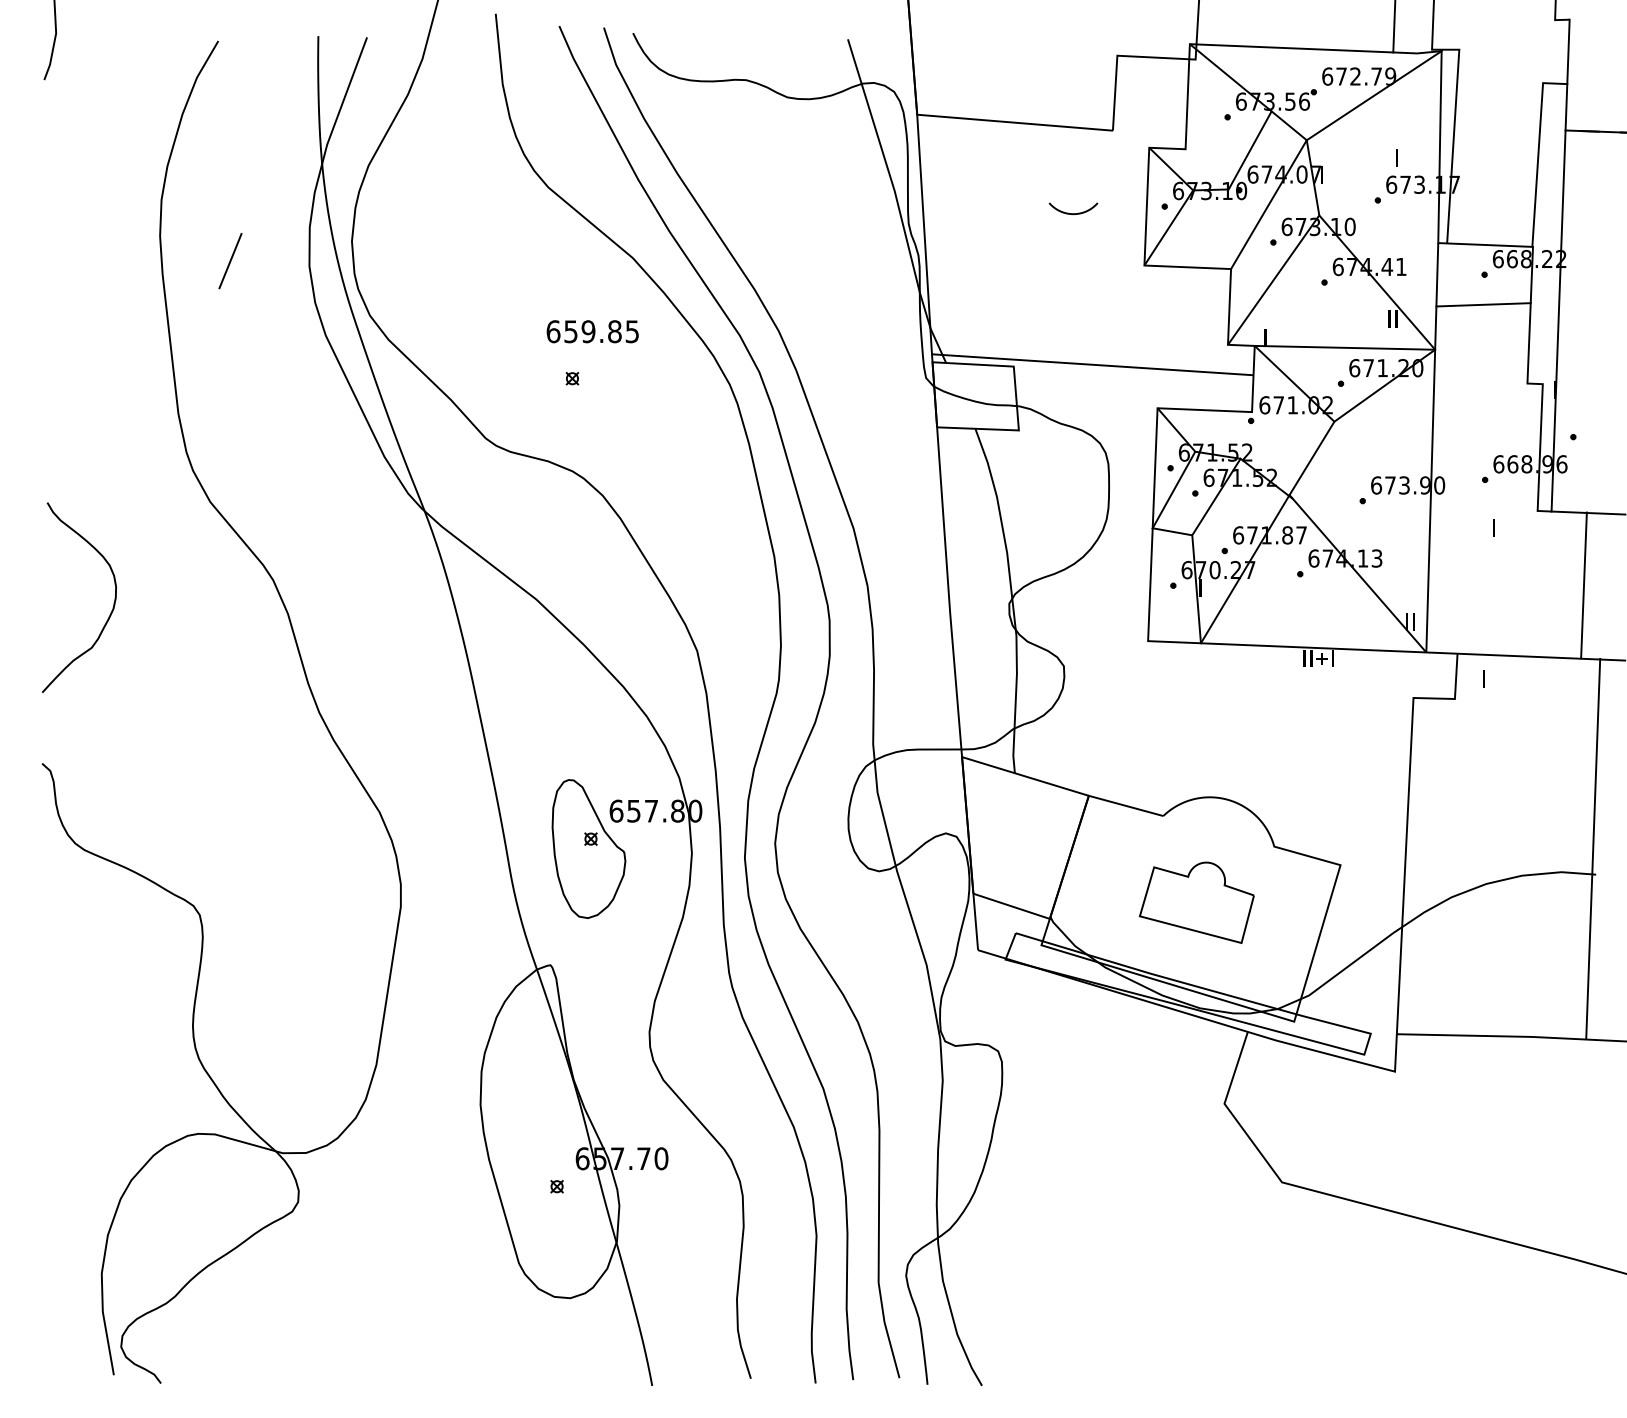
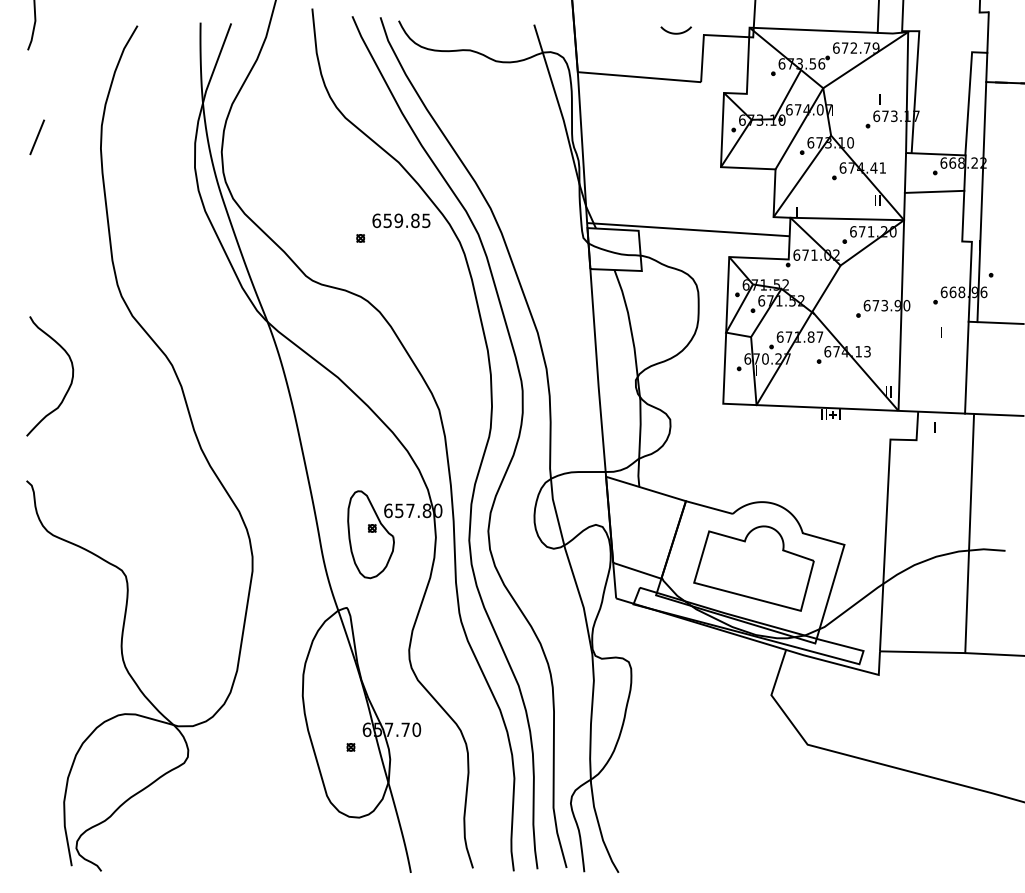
curve: (1072, 212) -> (675, 32), moved
line: (230, 261) -> (37, 137), moved
text: (592, 331) -> (401, 220), moved
line: (1583, 585) -> (966, 367), moved
line: (1592, 848) -> (969, 533), moved
part: (1196, 902) -> (753, 568), size x1.67

